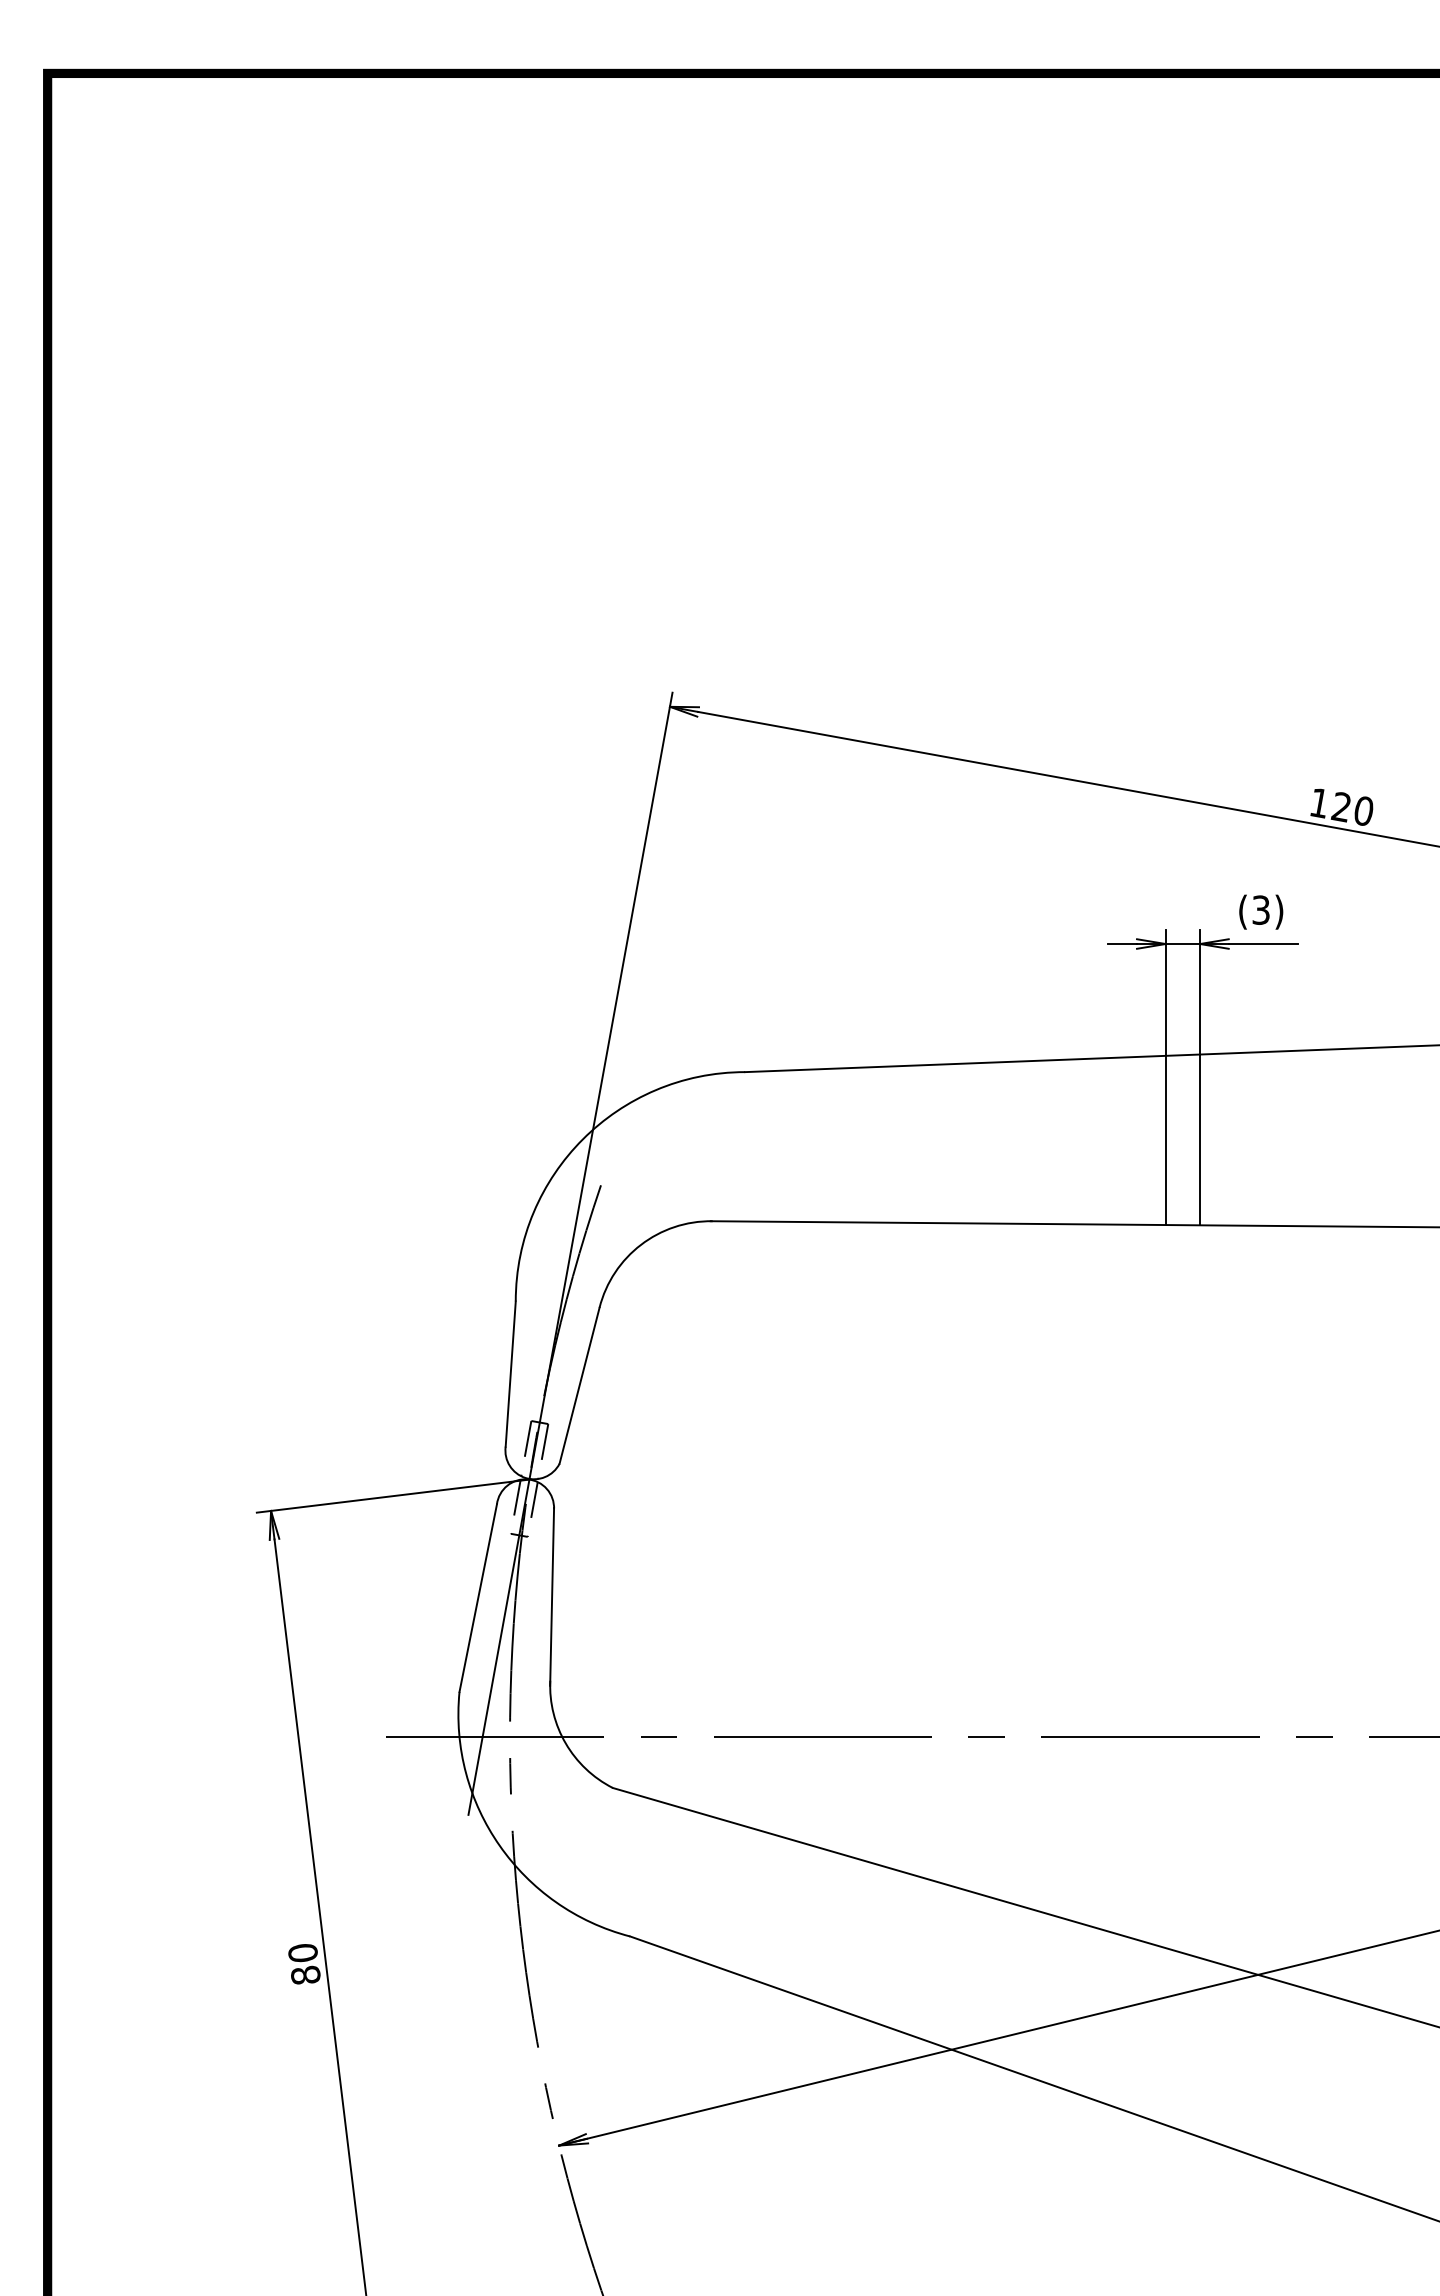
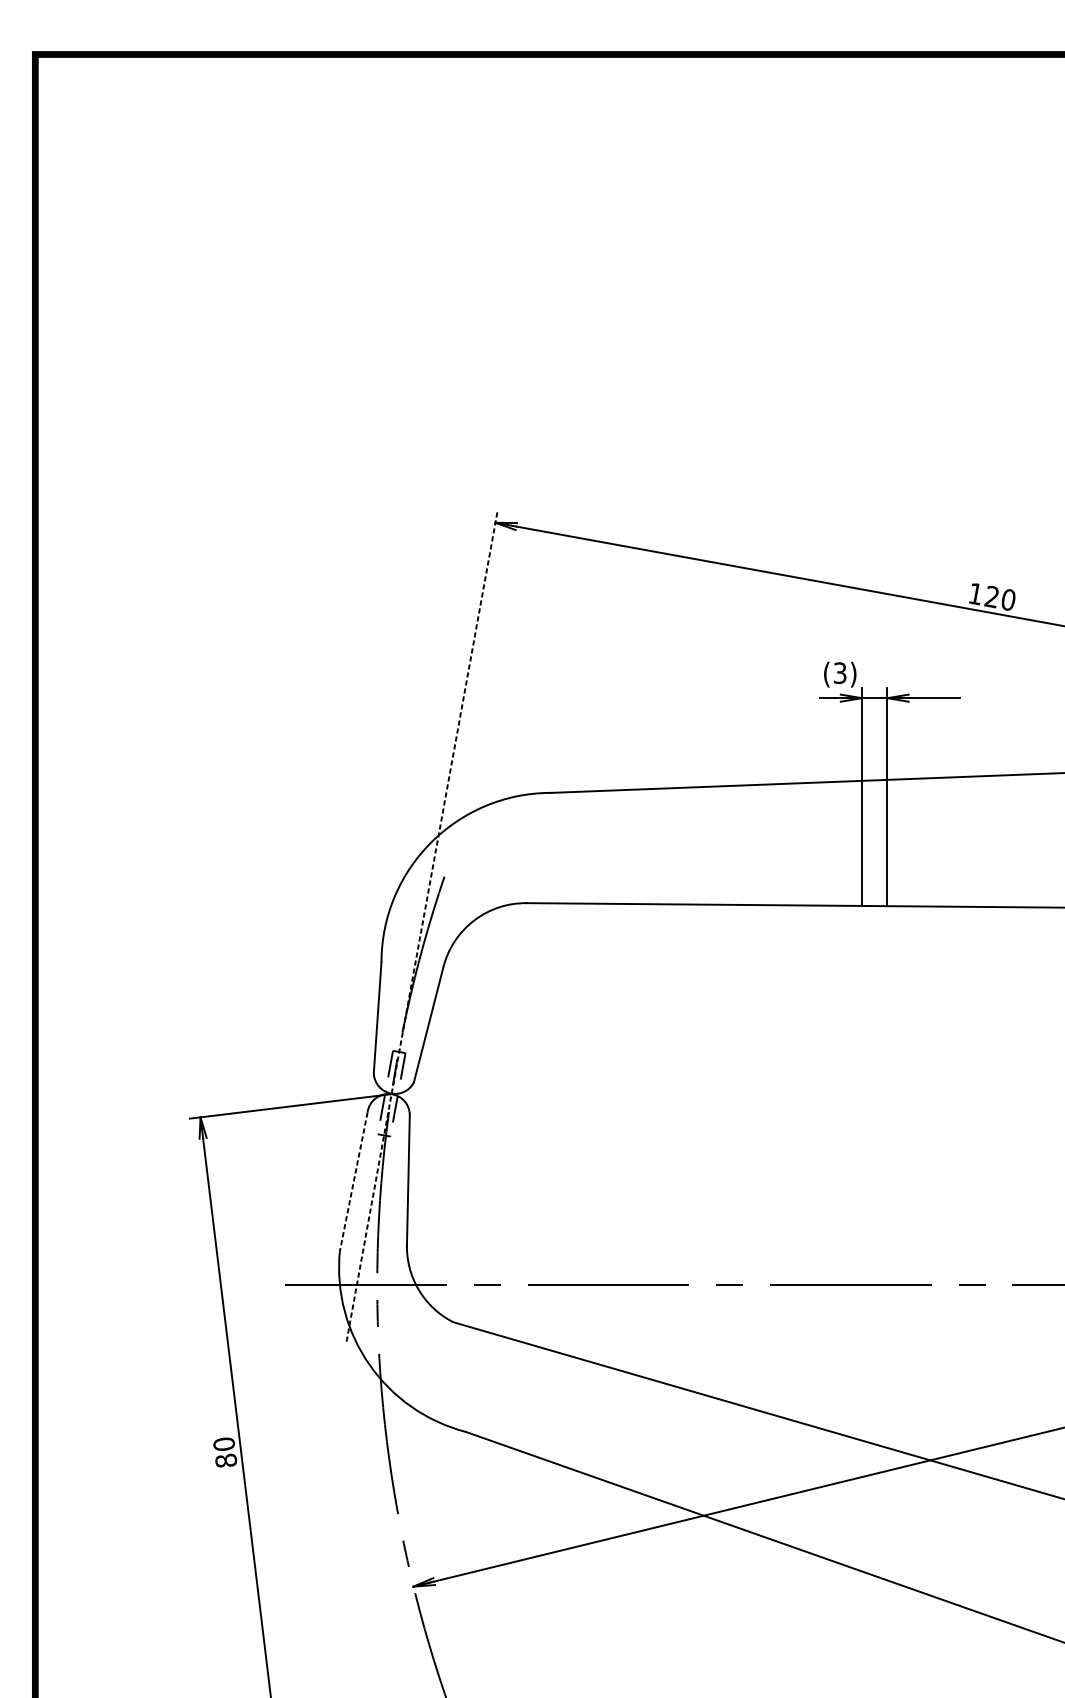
text: (1261, 911) -> (840, 674), moved
line: (570, 1254) -> (421, 927), solid -> dashed
line: (478, 1598) -> (353, 1182), solid -> dashed

